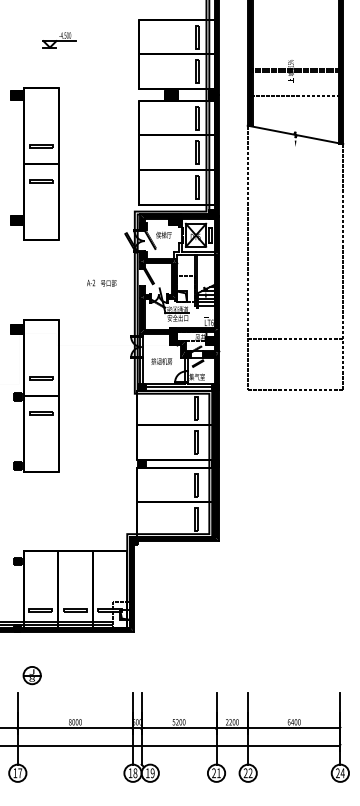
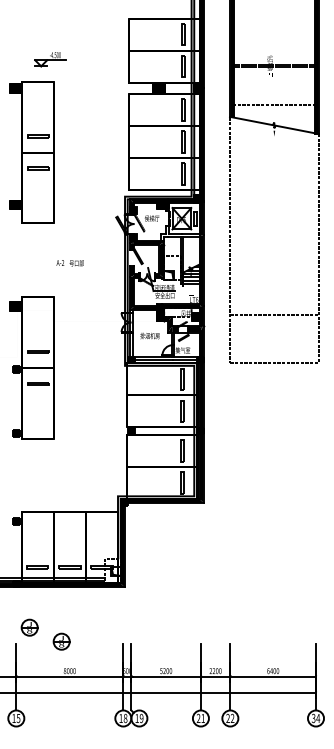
part: (59, 40) -> (50, 59), moved
line: (294, 96) -> (273, 104), moved
text: (100, 283) -> (69, 263), moved
part: (66, 690) -> (61, 641), added
text: (20, 773) -> (18, 718), 17 -> 15
text: (337, 774) -> (313, 719), 24 -> 34

